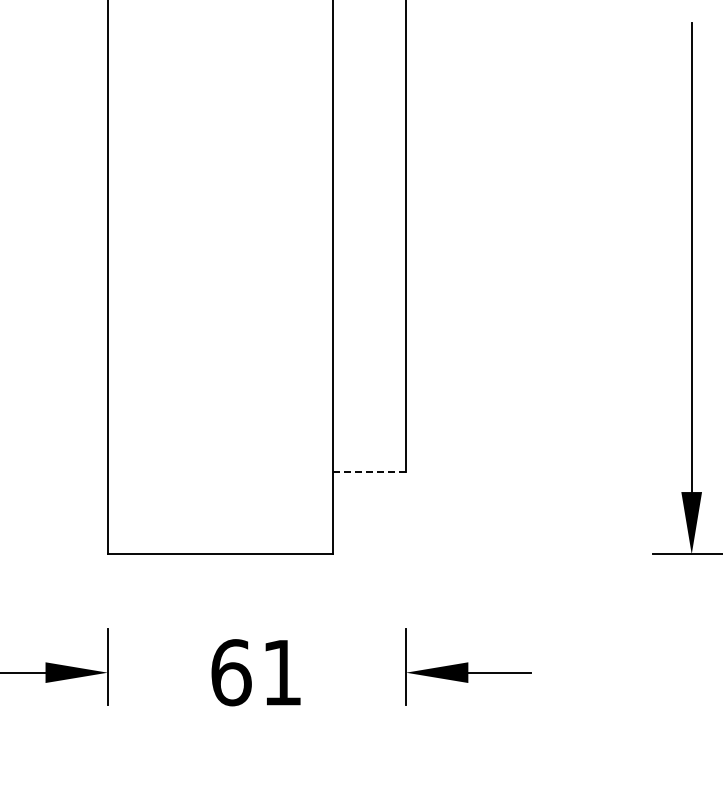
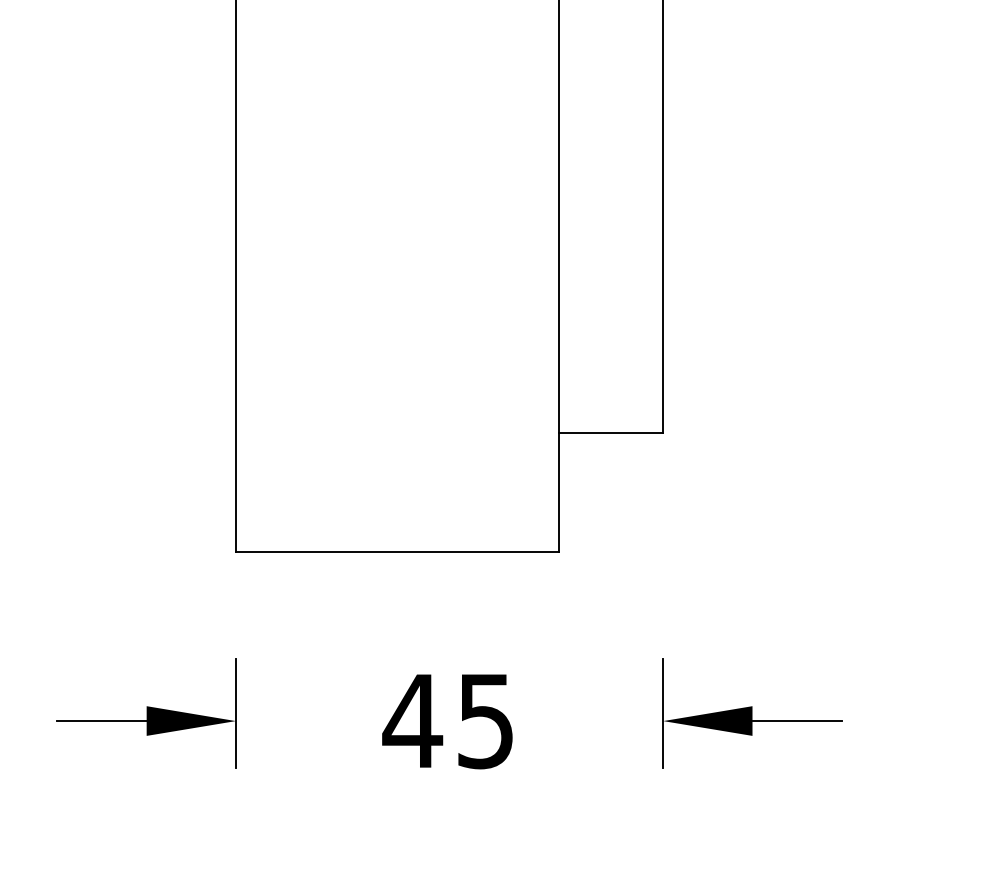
line: (370, 471) -> (612, 432), dashed -> solid
text: (254, 672) -> (446, 720), 61 -> 45

